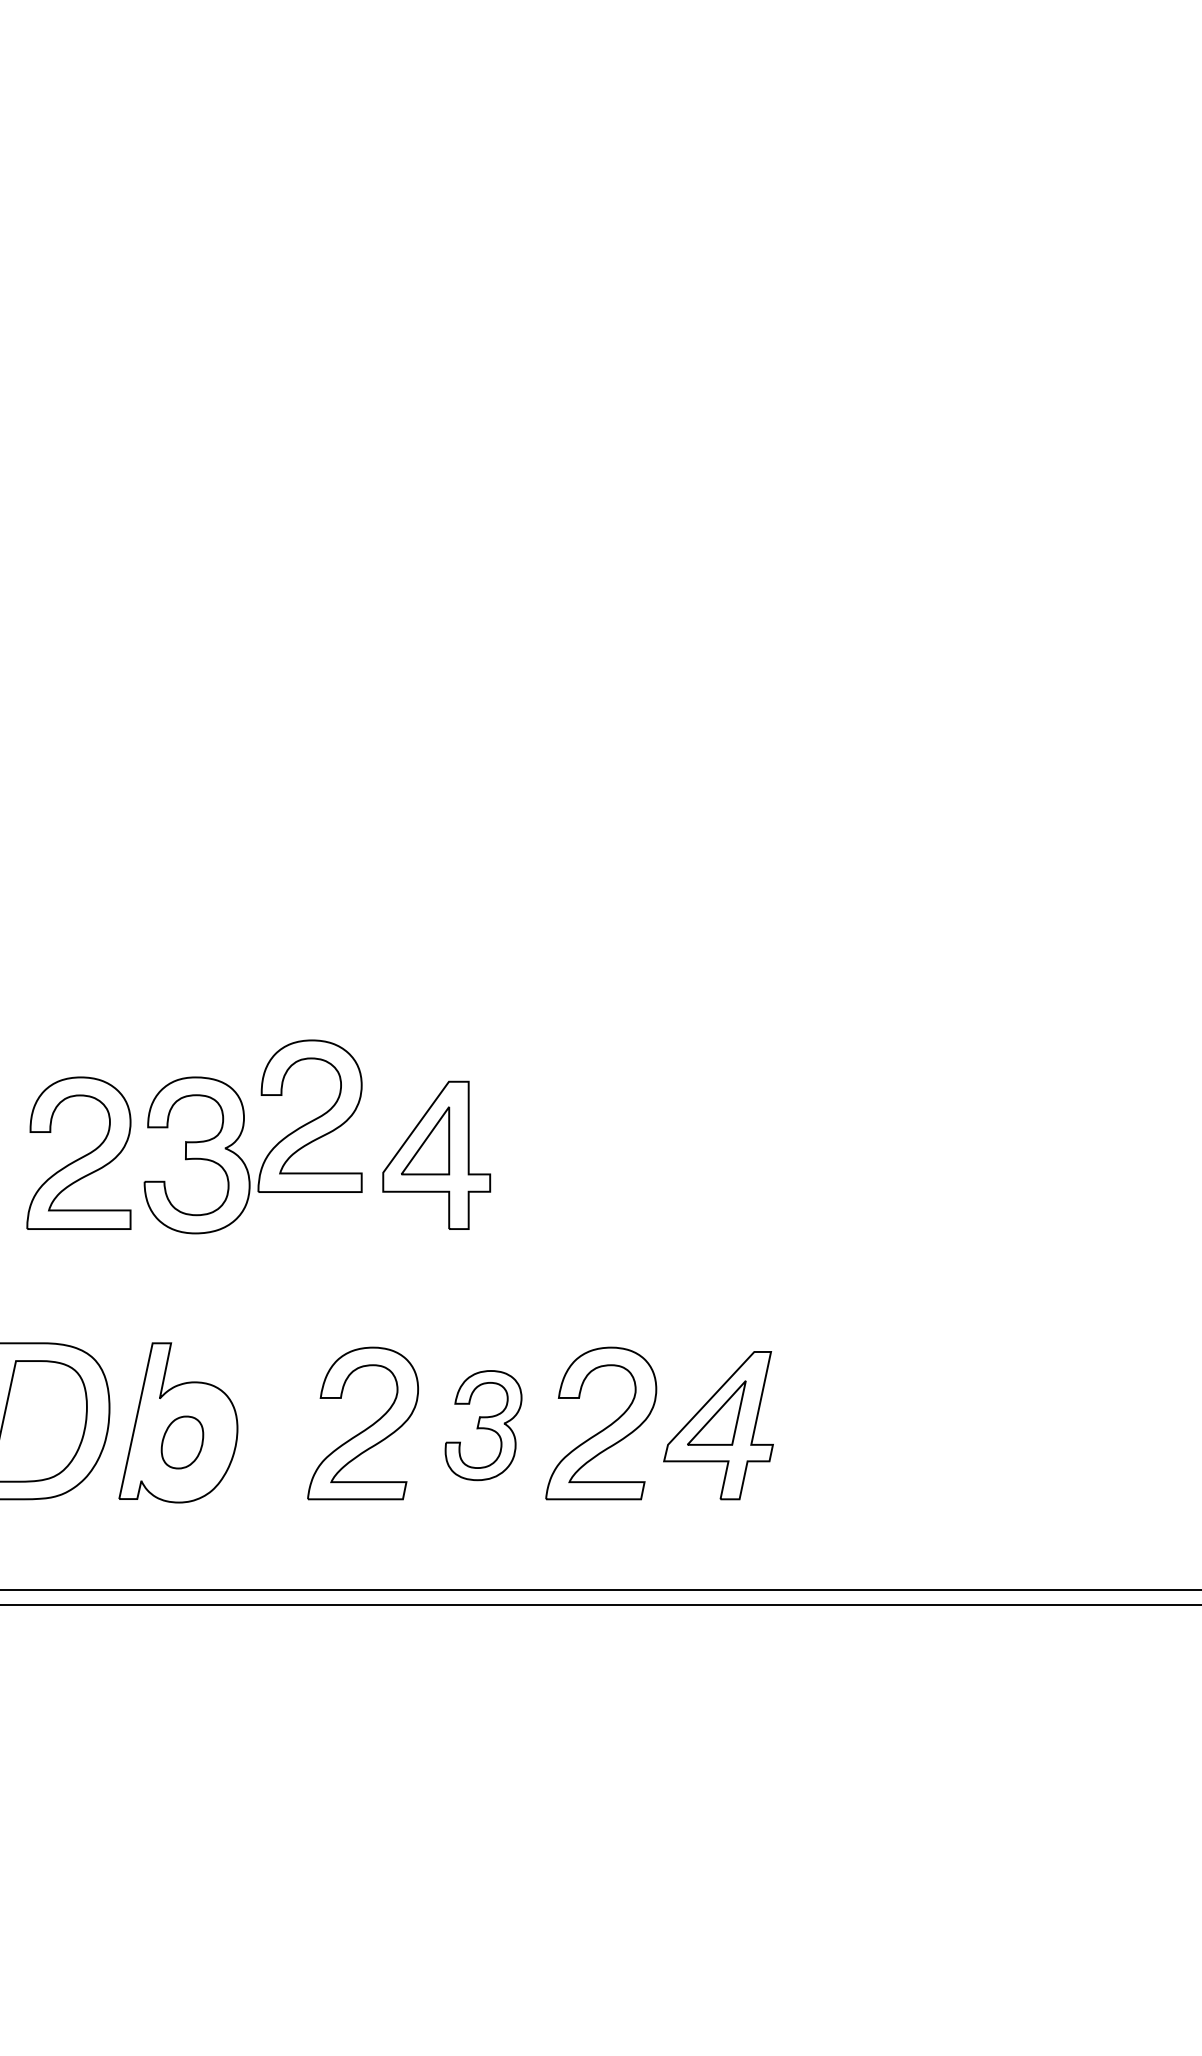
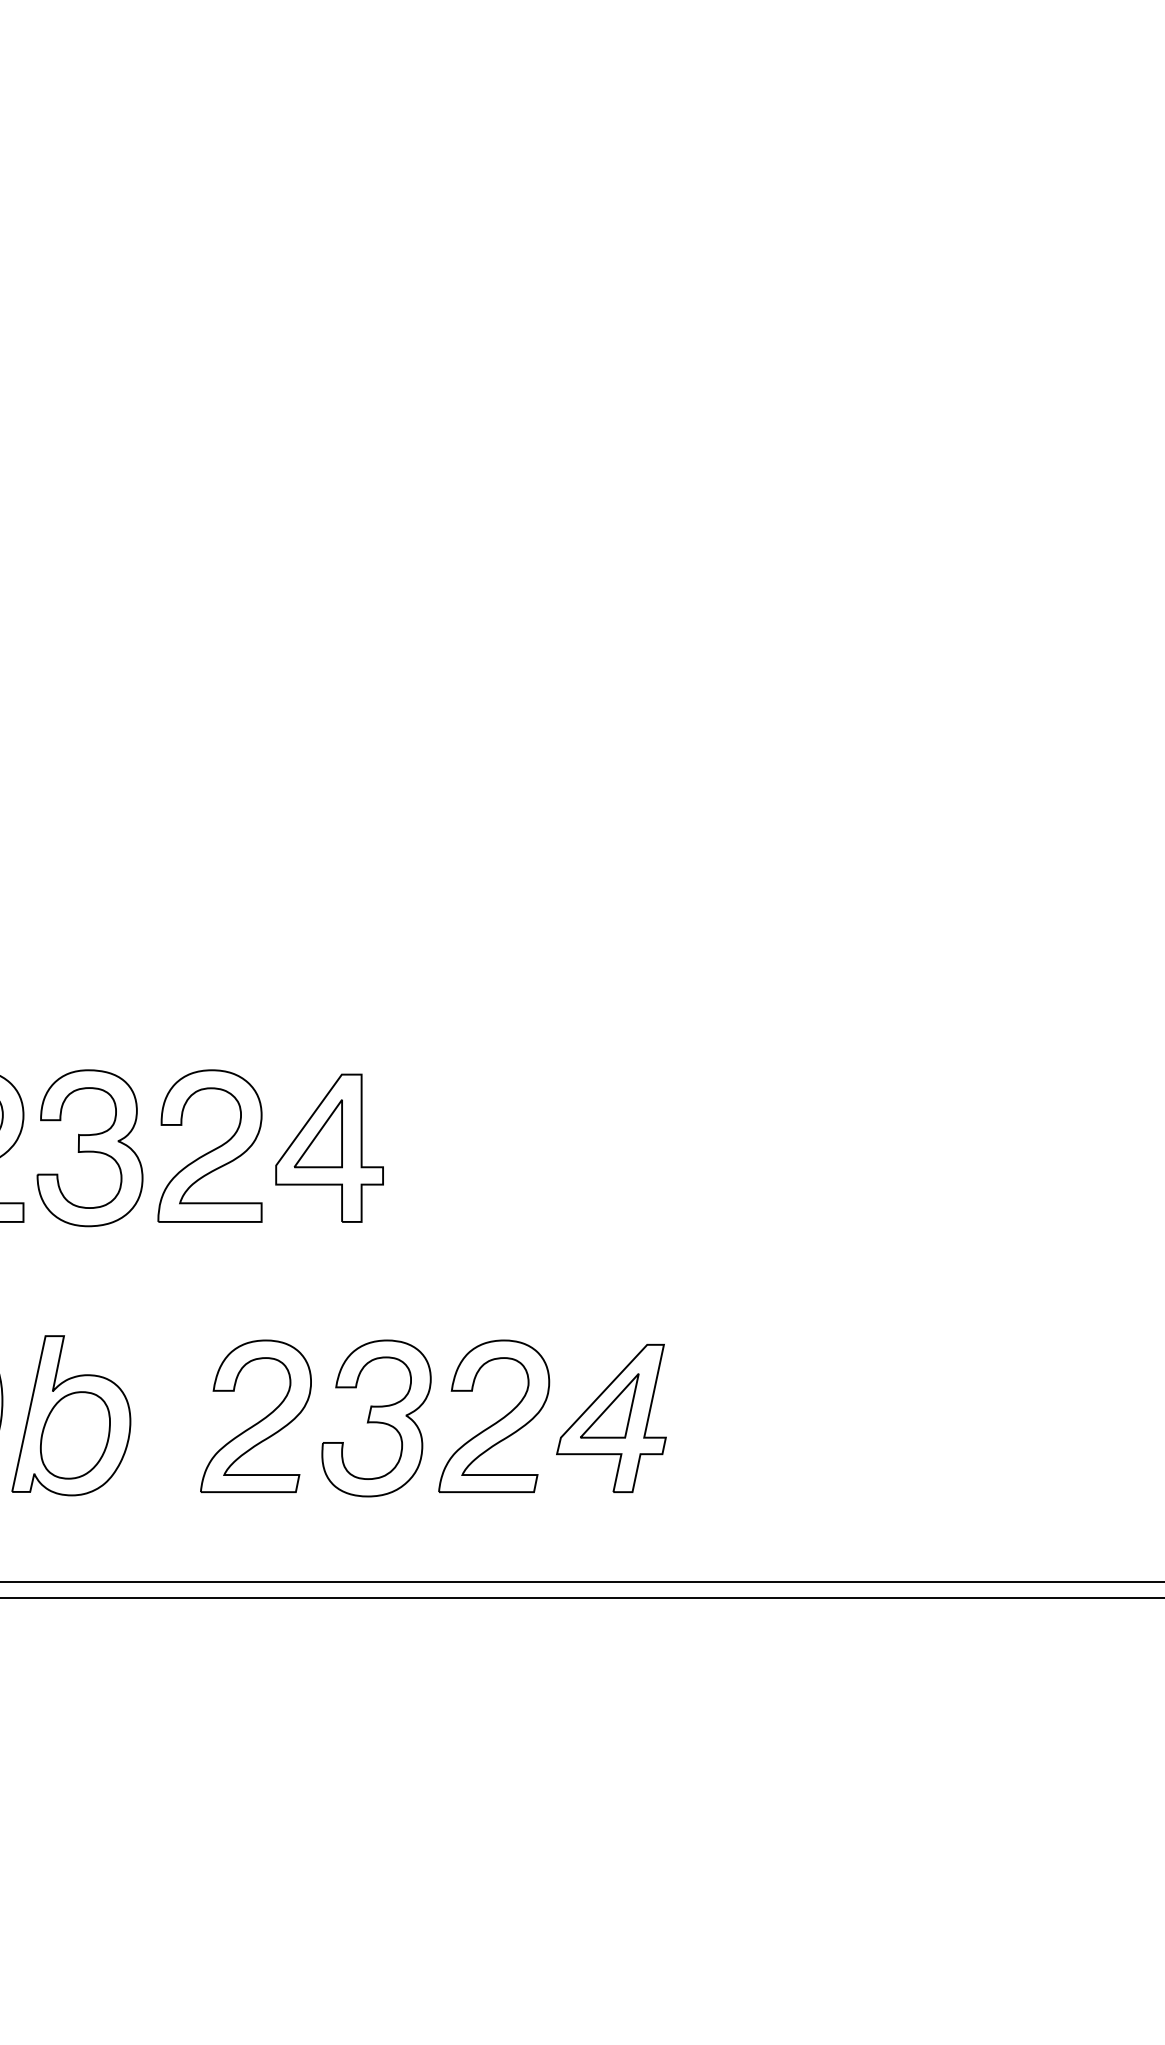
part: (309, 1115) -> (209, 1145), moved
part: (483, 1425) -> (376, 1418), size x1.43
part: (182, 1442) -> (75, 1435), size x1.67

